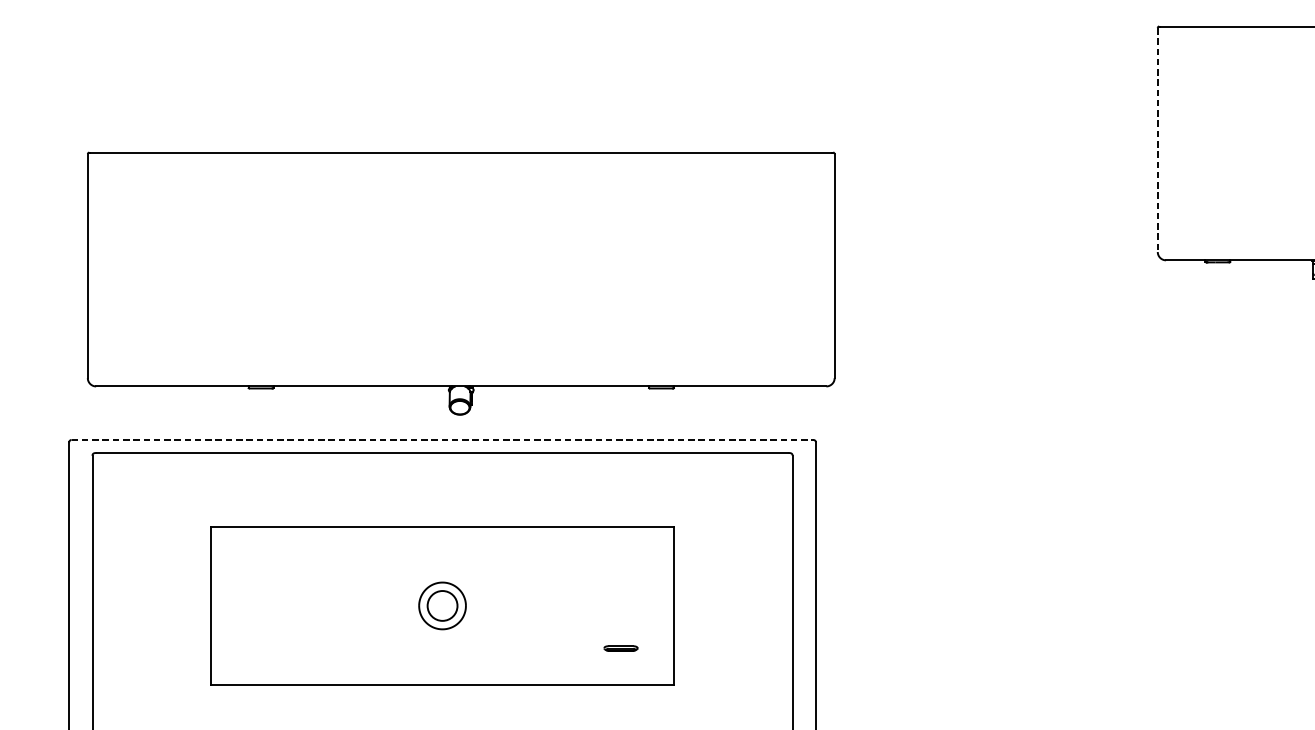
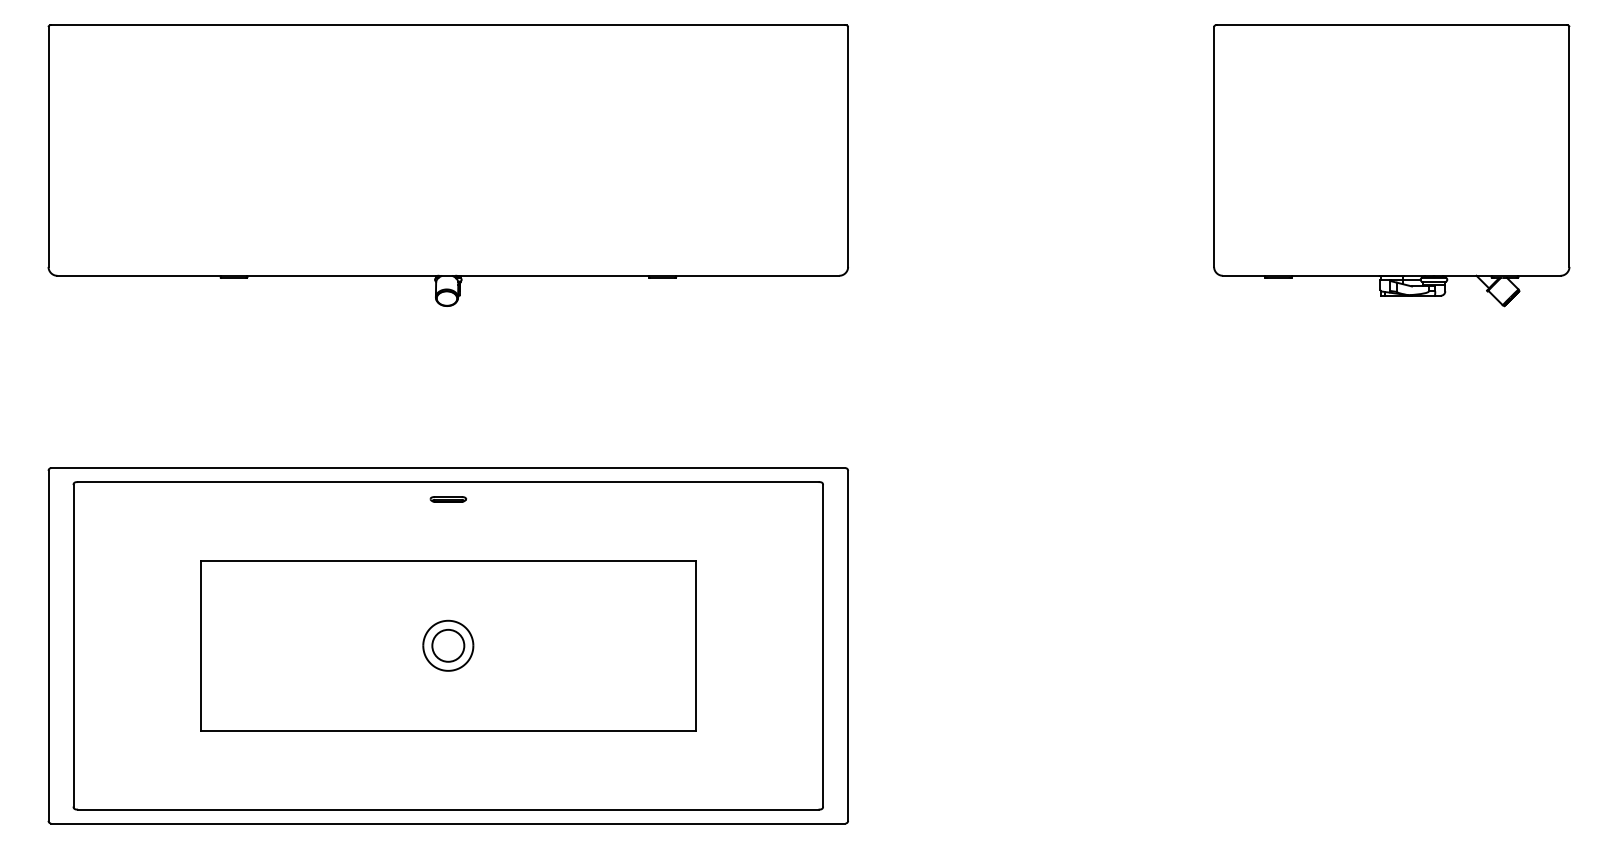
line: (1158, 139) -> (1214, 146), dashed -> solid
part: (460, 283) -> (447, 165), moved
line: (442, 440) -> (448, 468), dashed -> solid
part: (621, 648) -> (448, 499), moved

